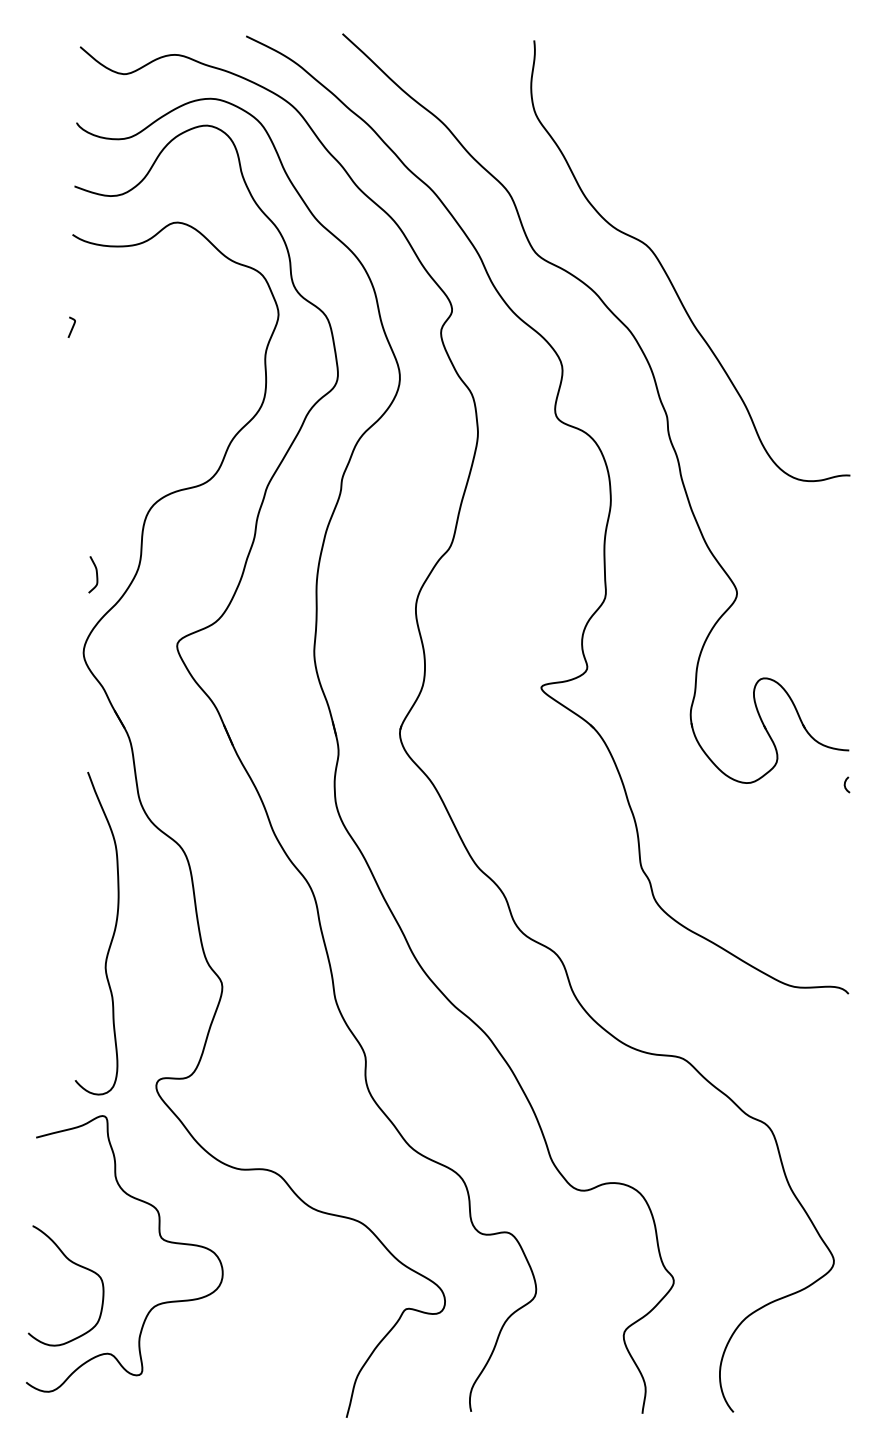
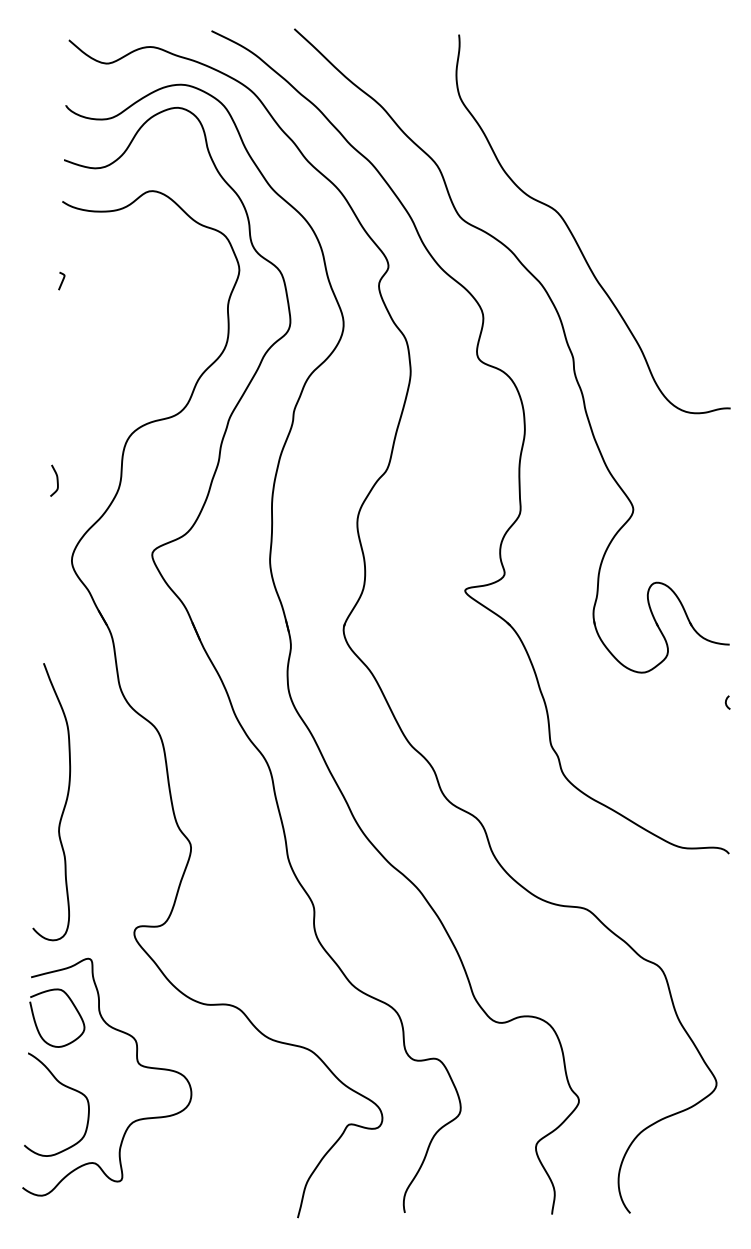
curve: (96, 574) -> (57, 480), moved
curve: (845, 784) -> (726, 702), moved
curve: (111, 938) -> (64, 806), moved
curve: (87, 1174) -> (75, 1008), added

